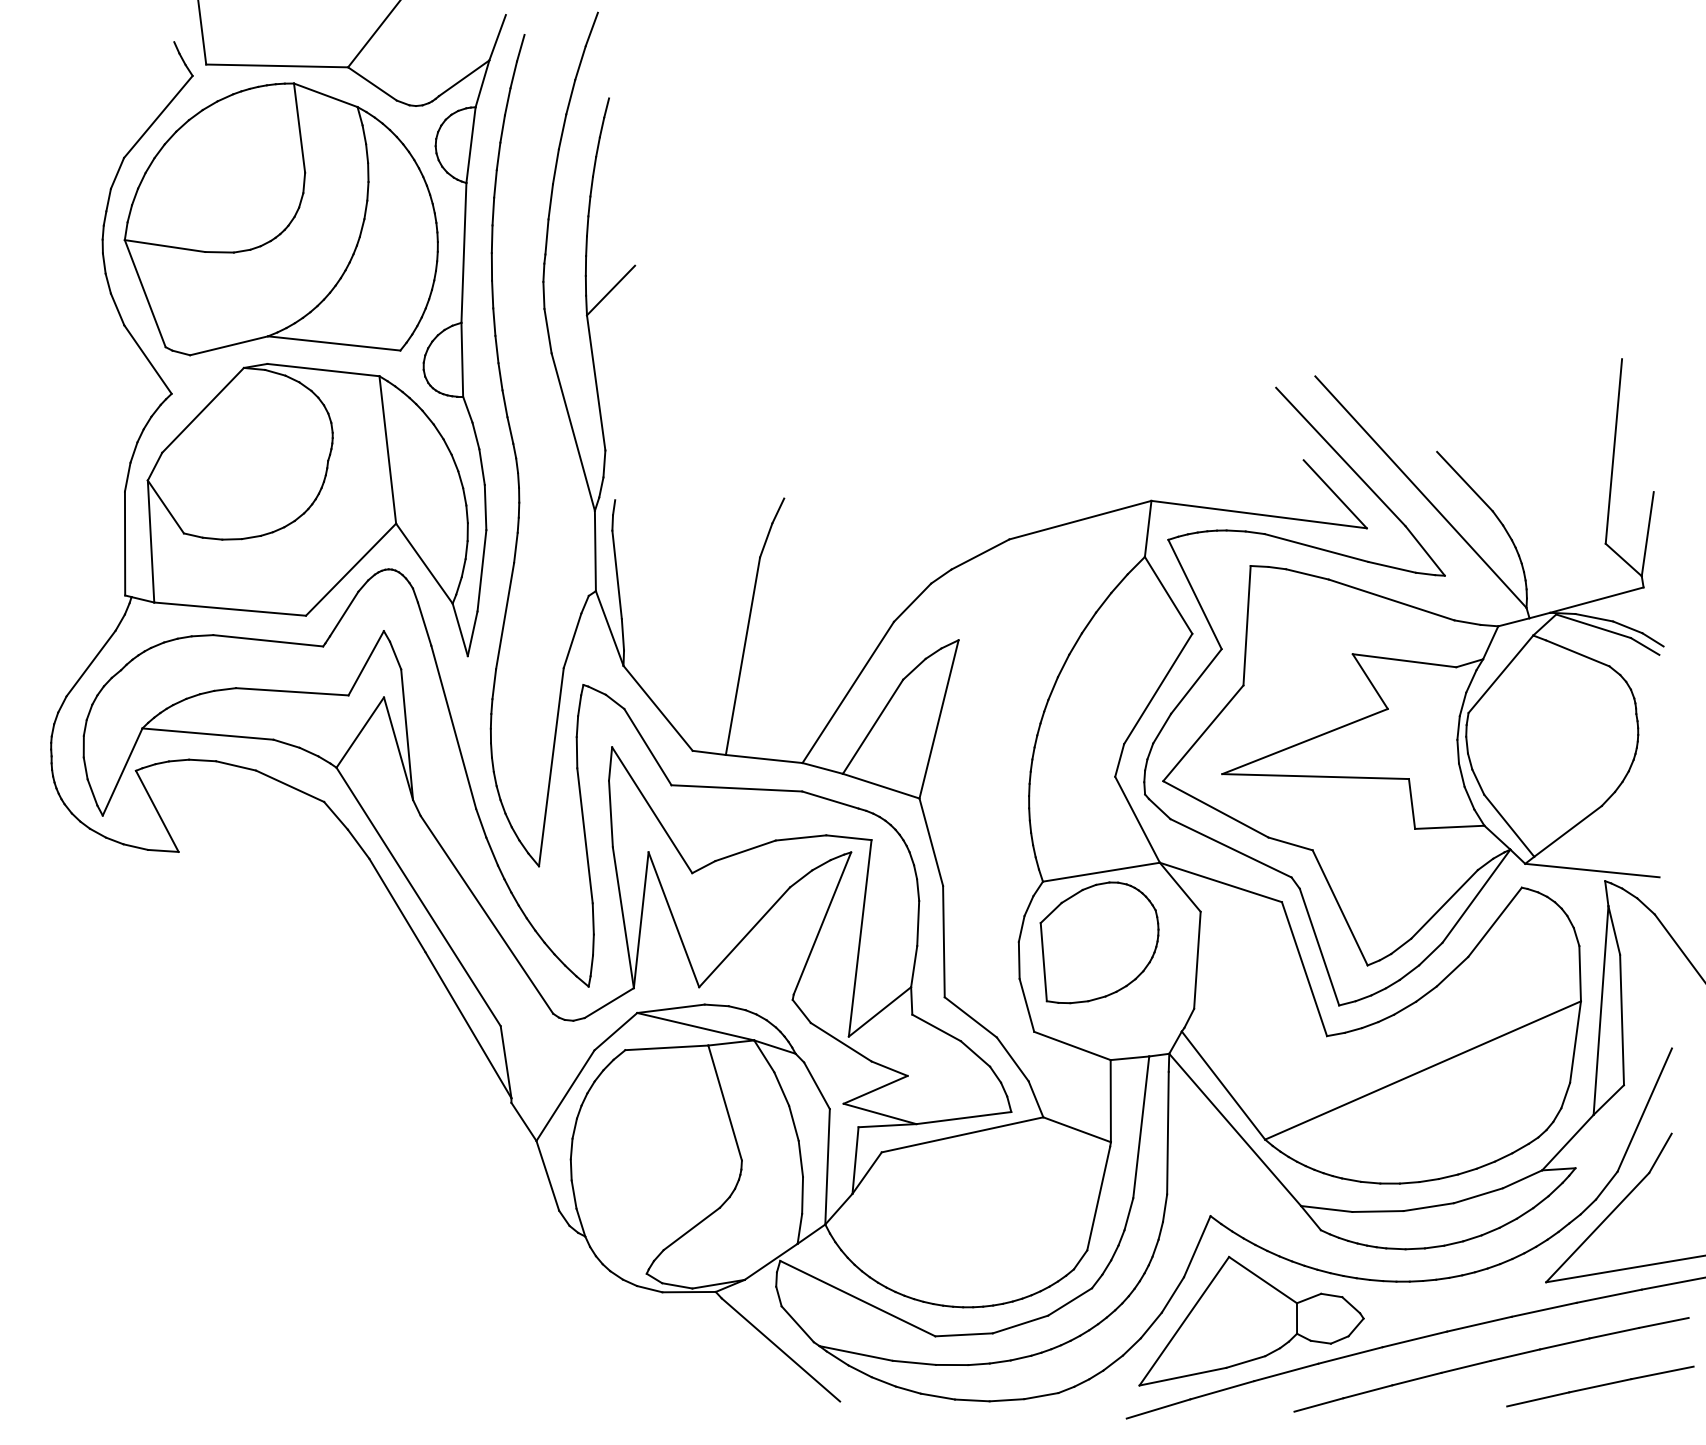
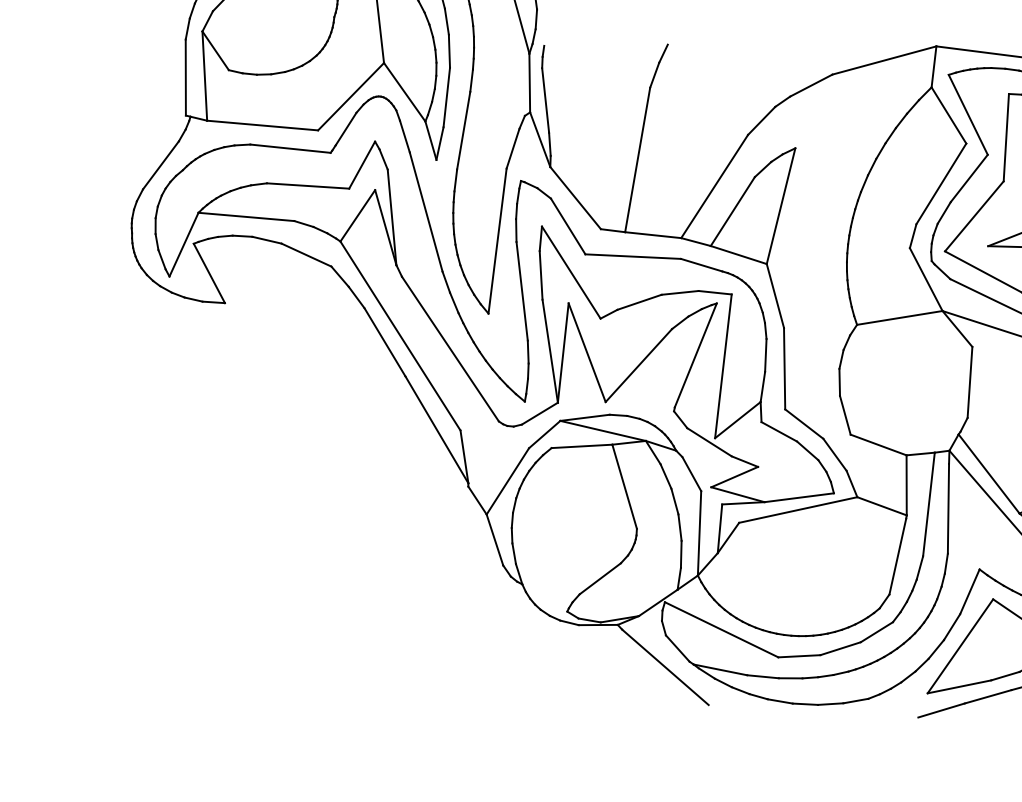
part: (1099, 942) -> (898, 369), removed

